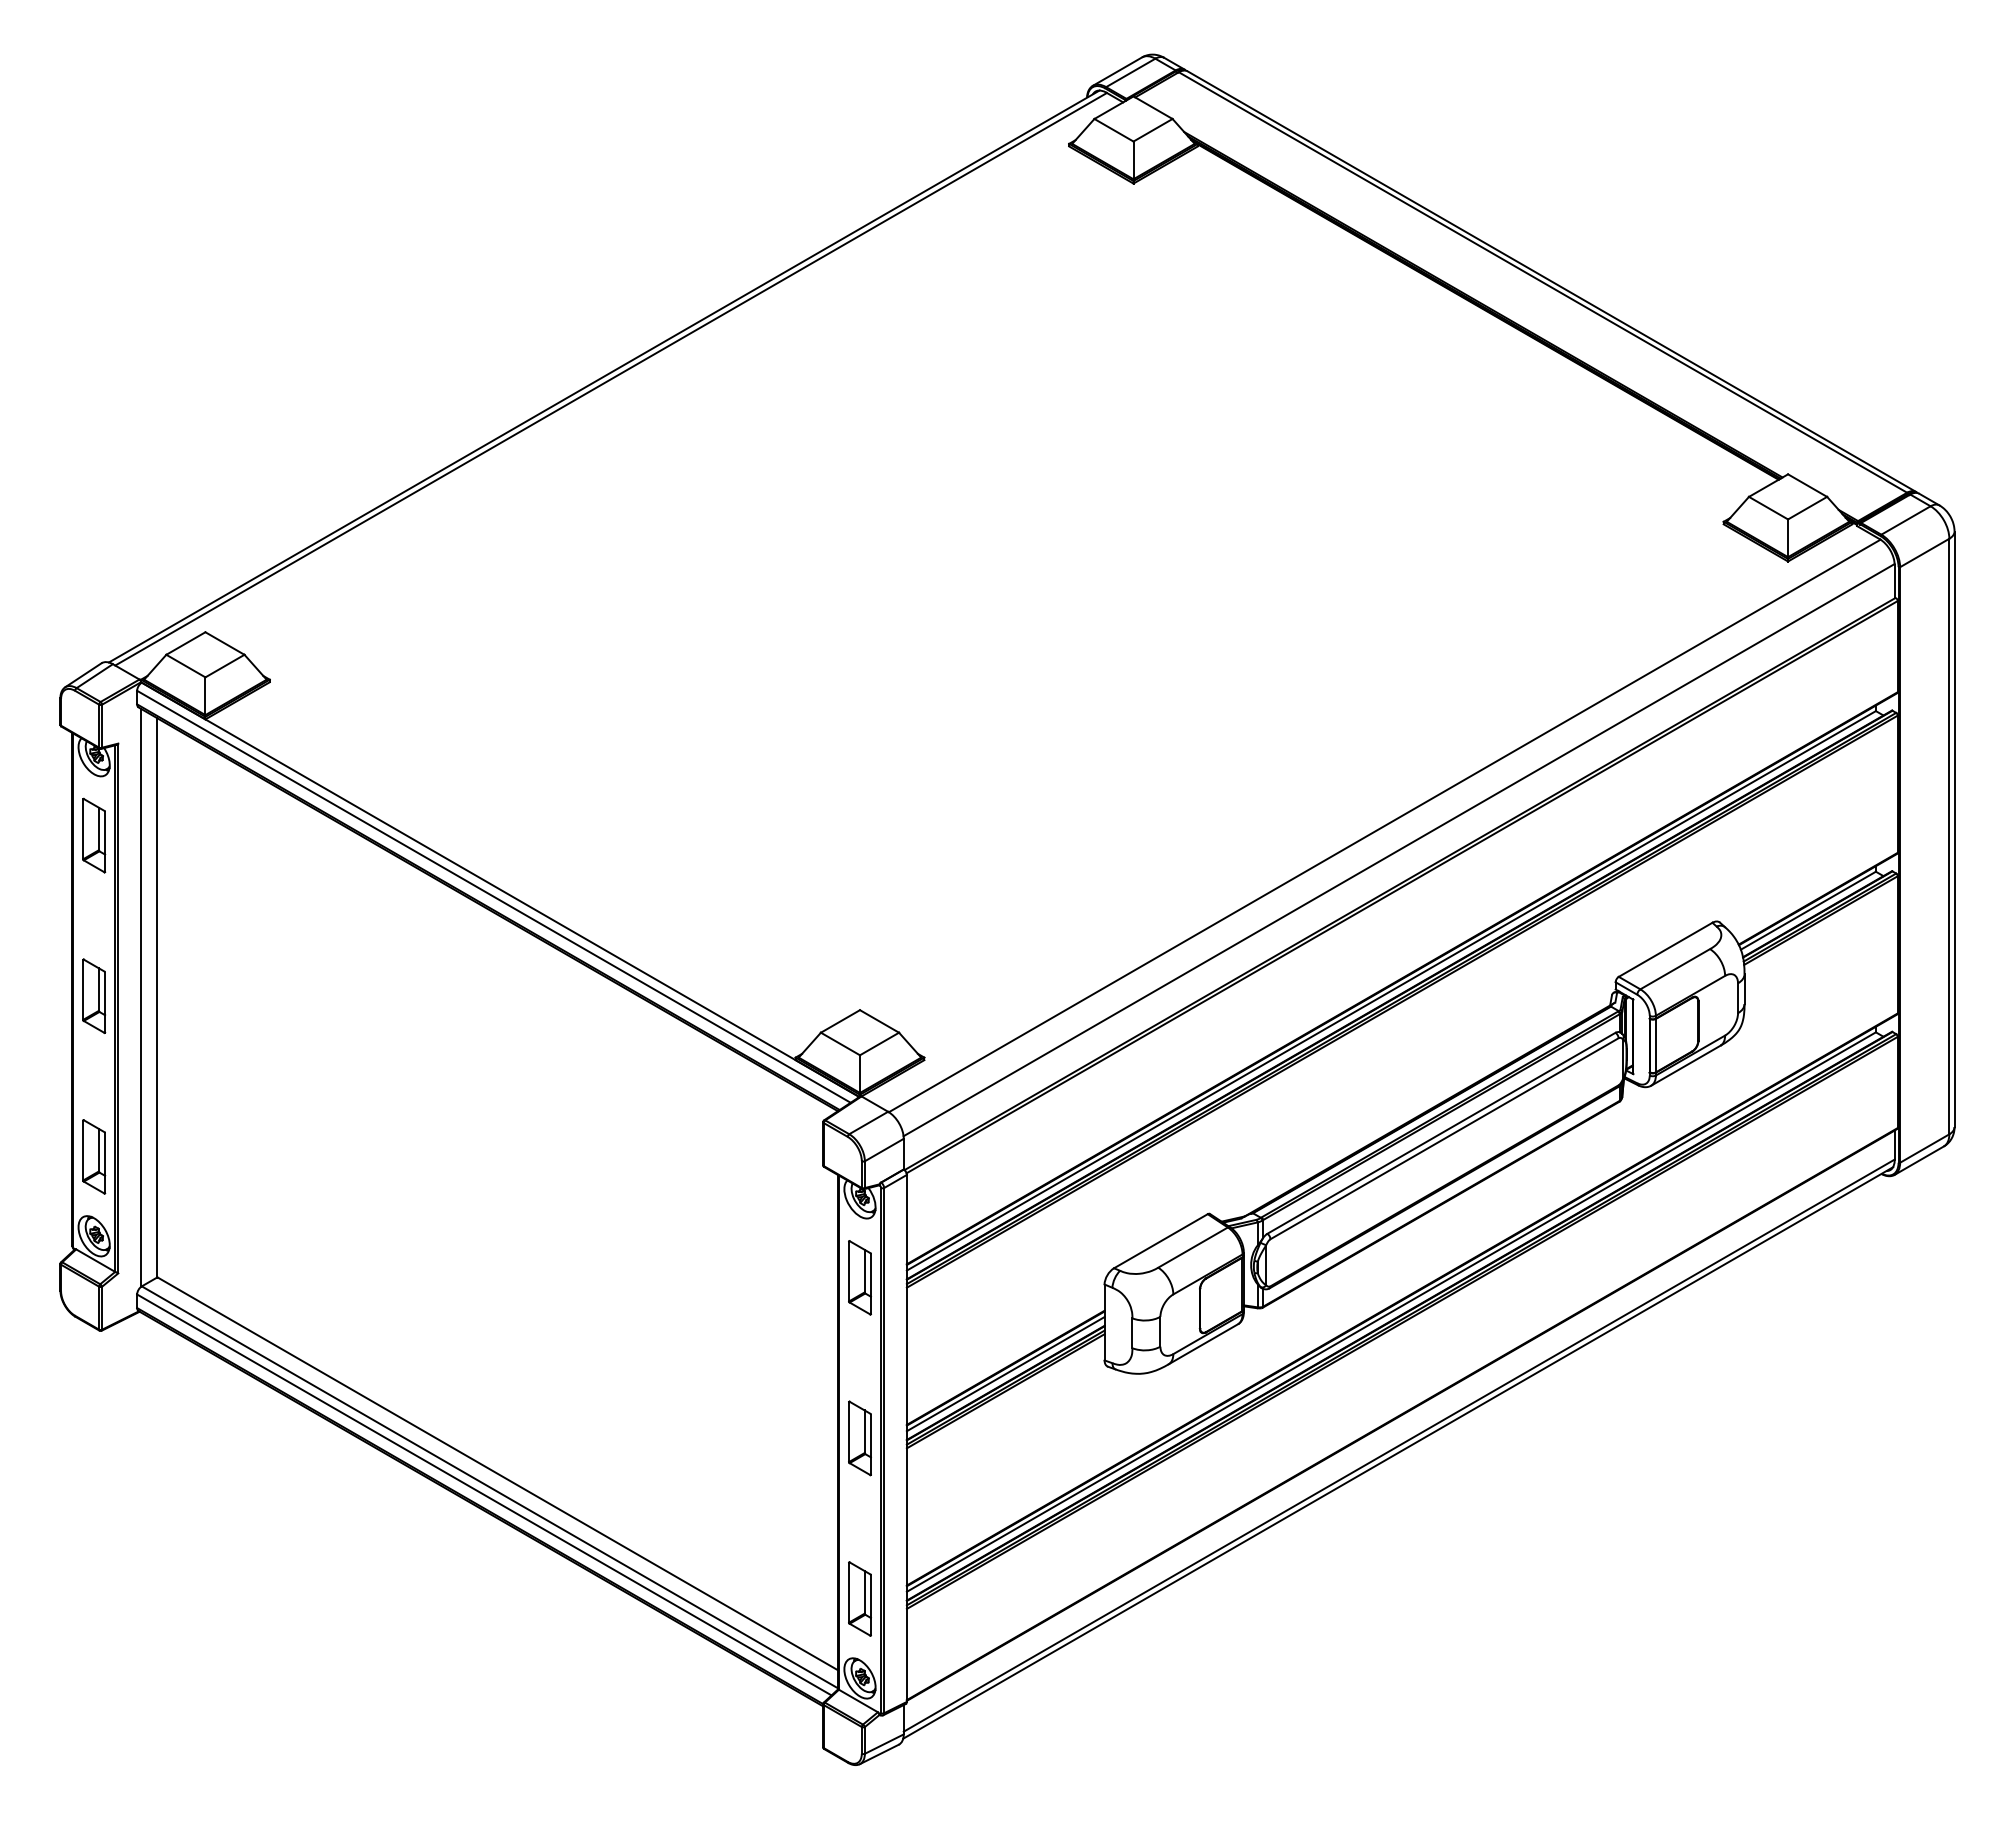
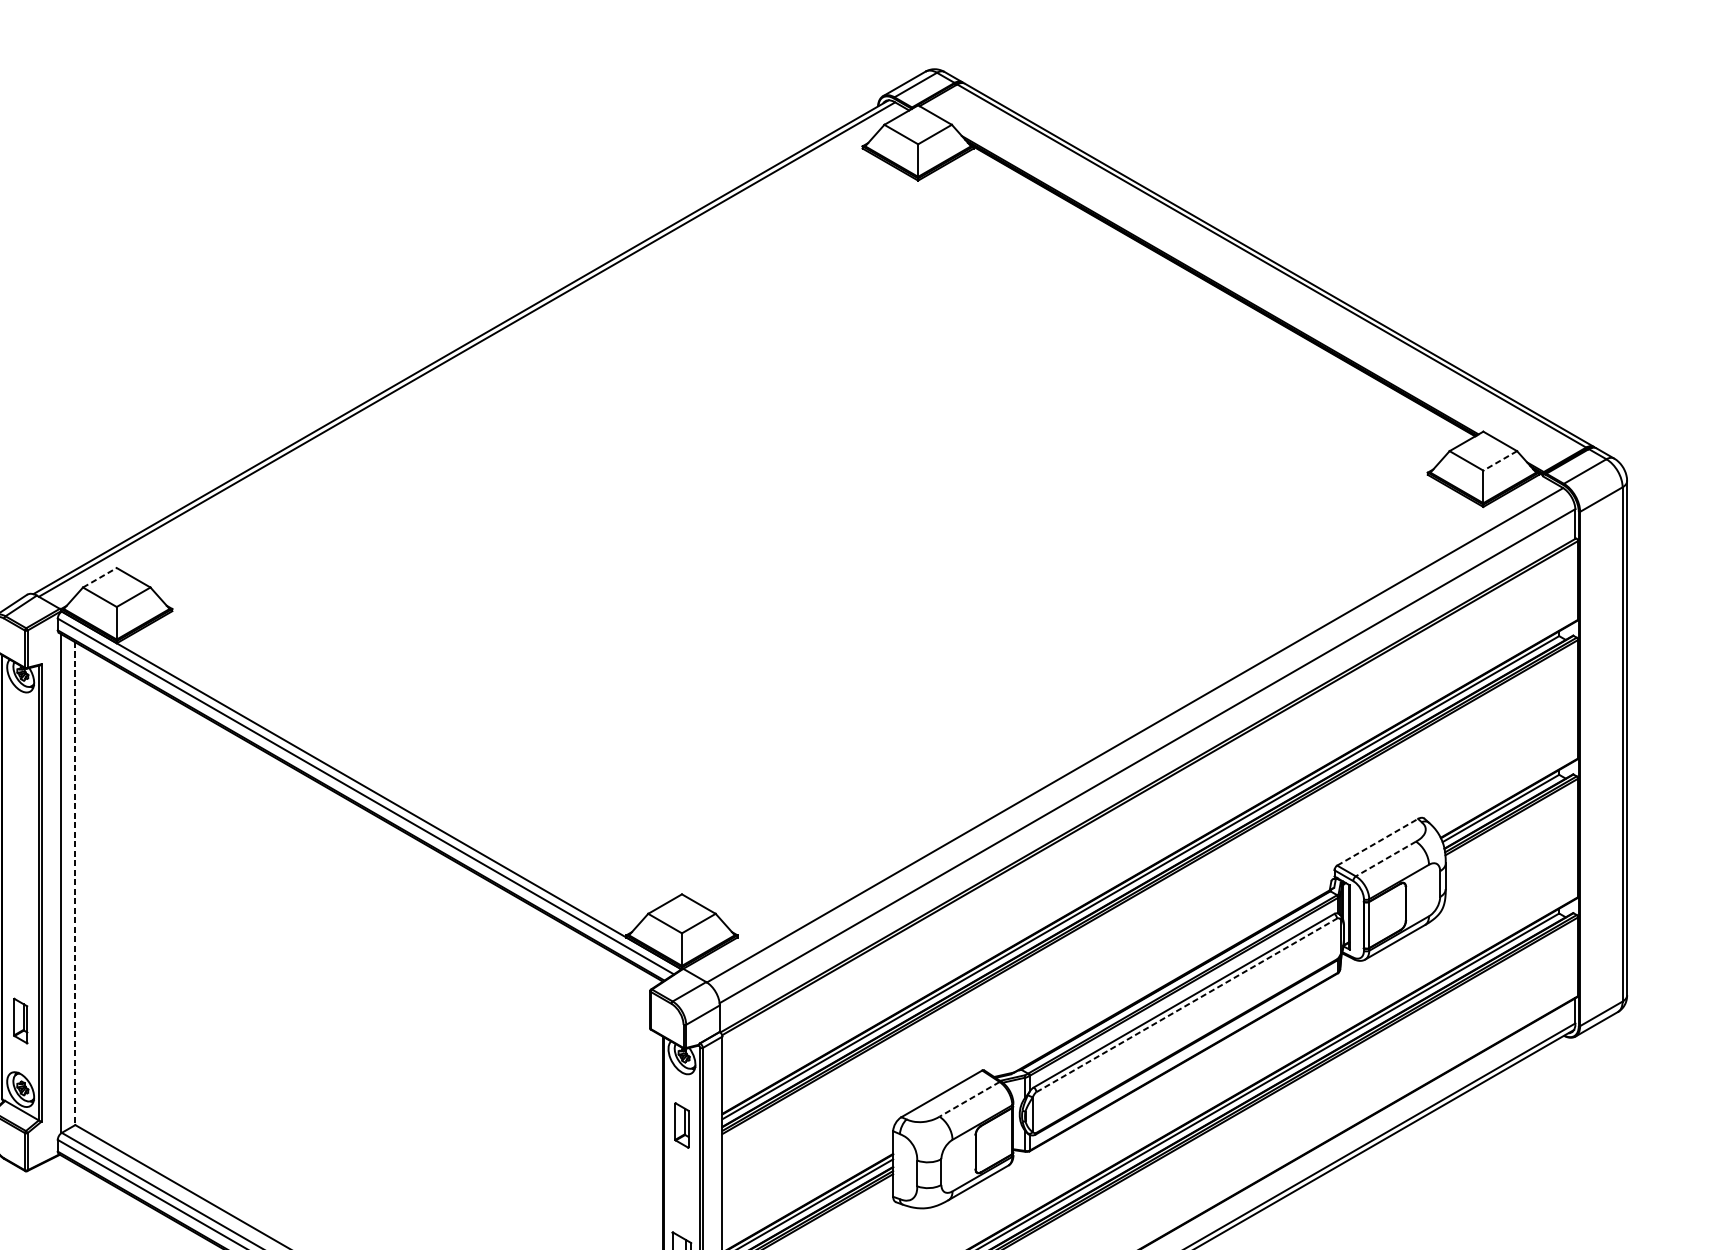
line: (1807, 508) -> (1500, 461), solid -> dashed
line: (185, 643) -> (99, 577), solid -> dashed
part: (94, 835) -> (20, 743), removed
line: (1666, 949) -> (1378, 841), solid -> dashed
line: (1674, 969) -> (1385, 859), solid -> dashed
part: (94, 995) -> (20, 881), removed
line: (156, 997) -> (74, 883), solid -> dashed
line: (1444, 1138) -> (1186, 1005), solid -> dashed
part: (94, 1156) -> (20, 1020), size x0.7
line: (1192, 1247) -> (969, 1099), solid -> dashed
part: (859, 1277) -> (681, 1125), size x0.7

